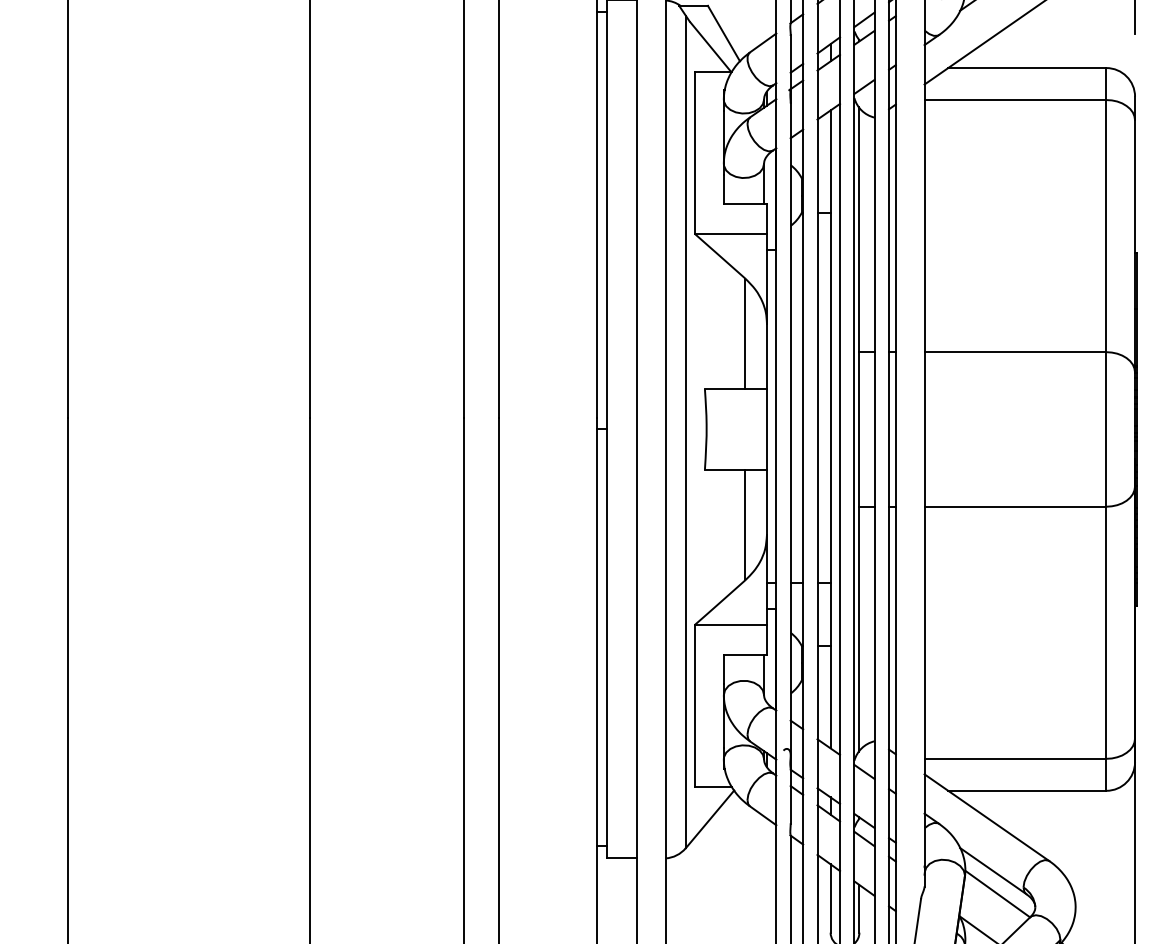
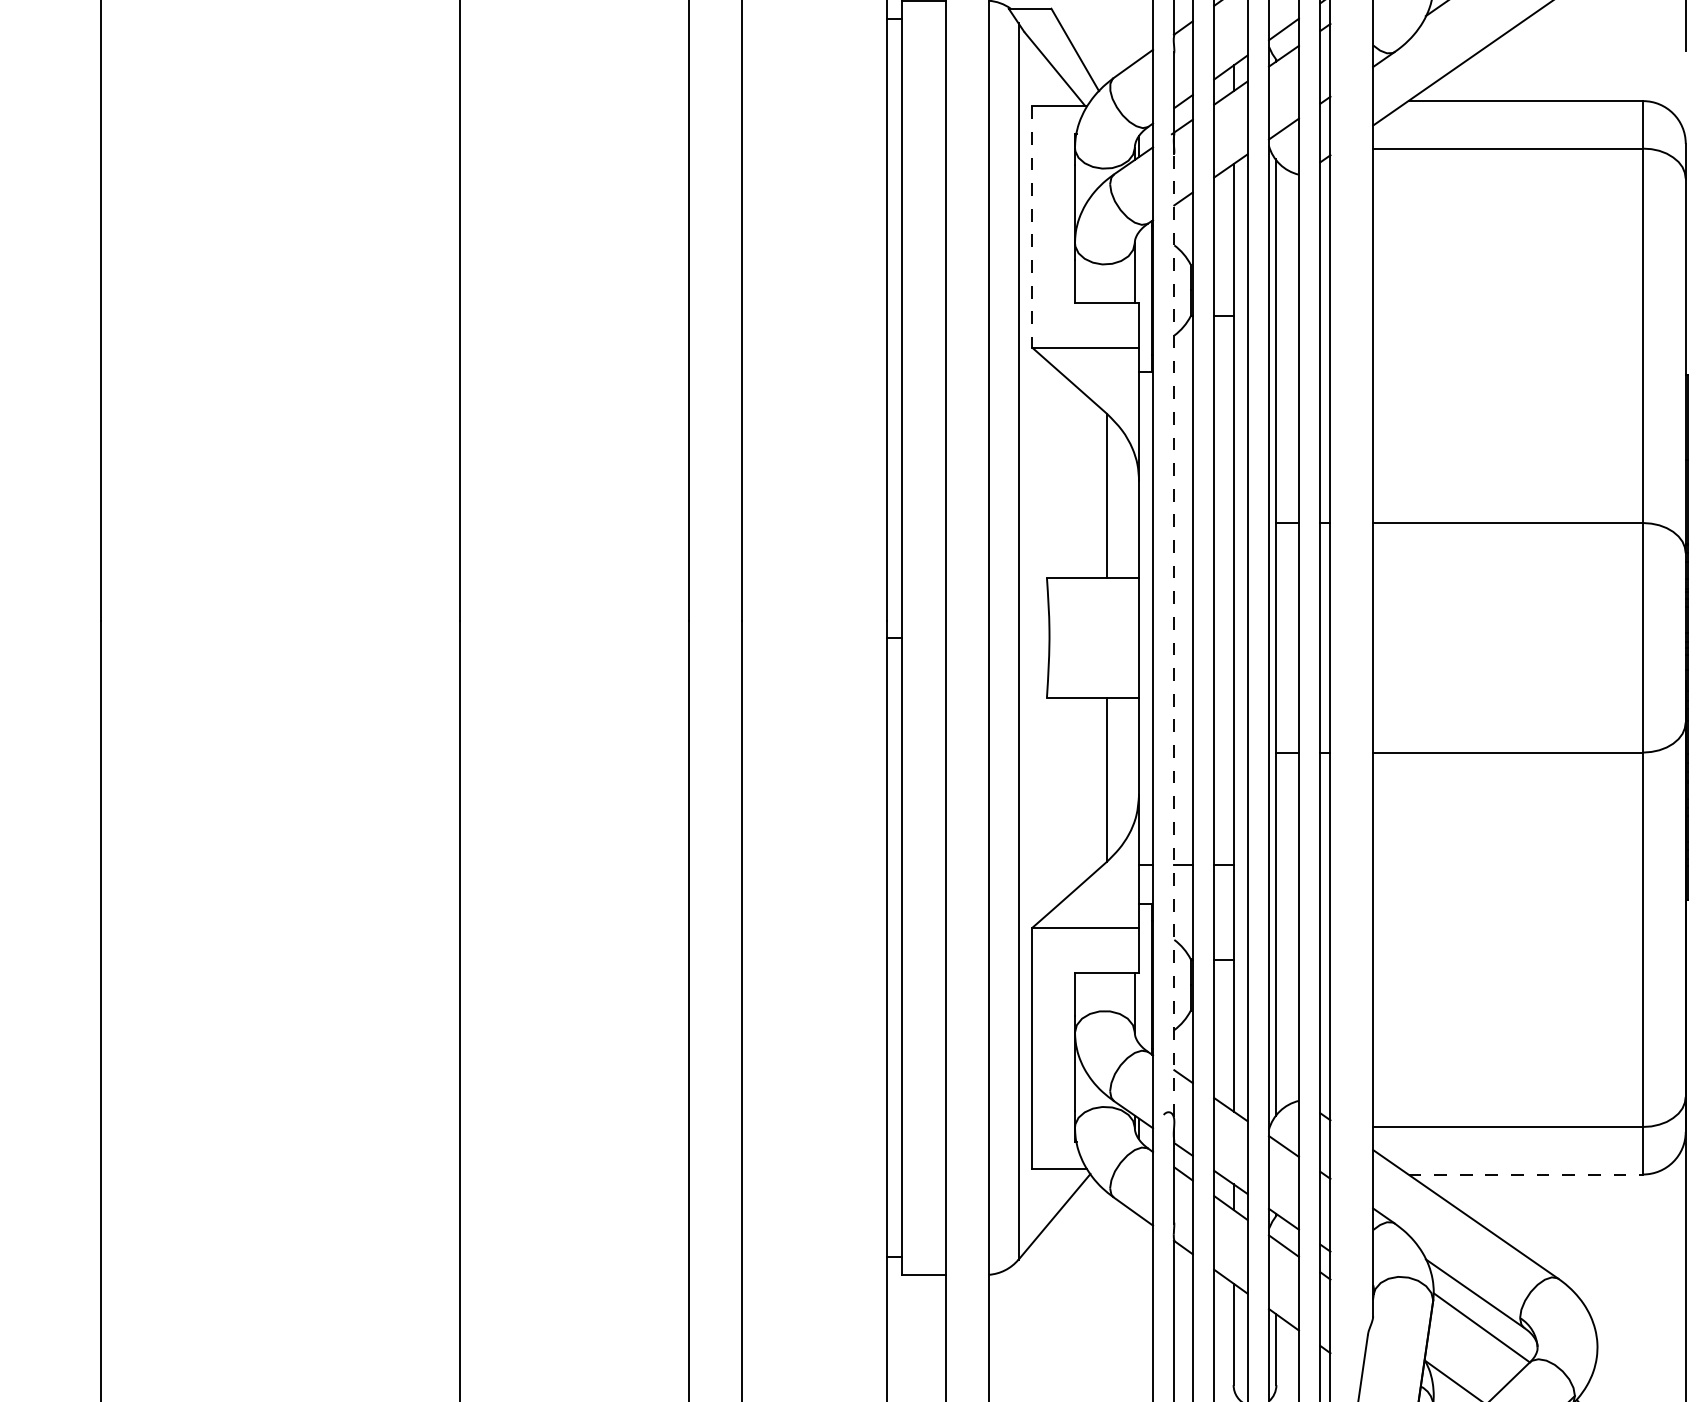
line: (695, 153) -> (1032, 227), solid -> dashed
line: (790, 436) -> (1174, 648), solid -> dashed
line: (1027, 790) -> (1526, 1174), solid -> dashed

